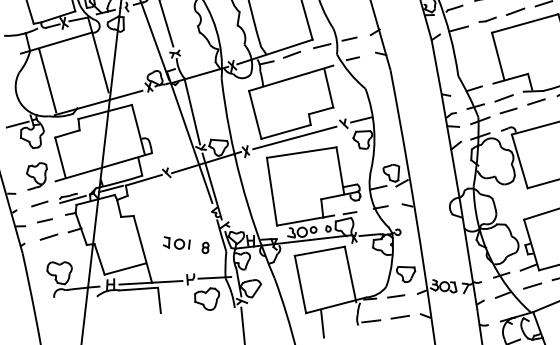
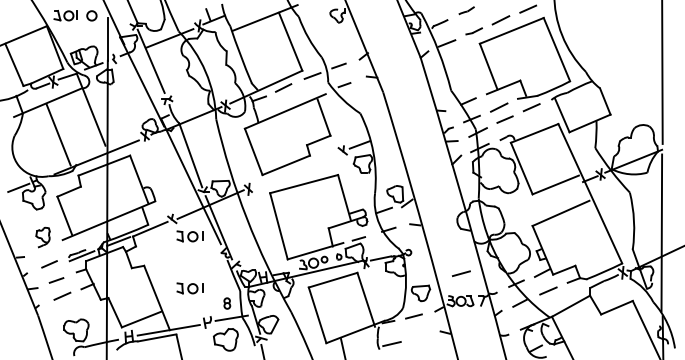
line: (47, 80) -> (58, 134), moved
line: (294, 138) -> (295, 170), removed
part: (35, 176) -> (42, 237), size x0.7
part: (181, 191) -> (189, 236), added
part: (205, 247) -> (227, 303), moved
line: (400, 317) -> (461, 273), moved

